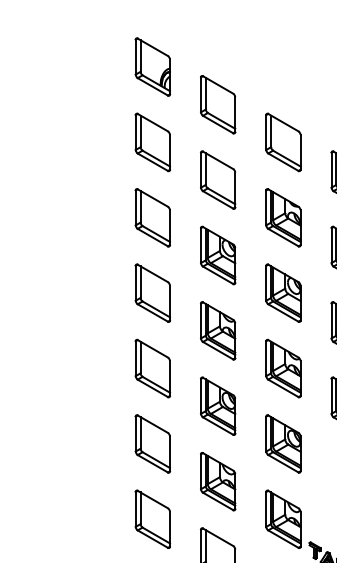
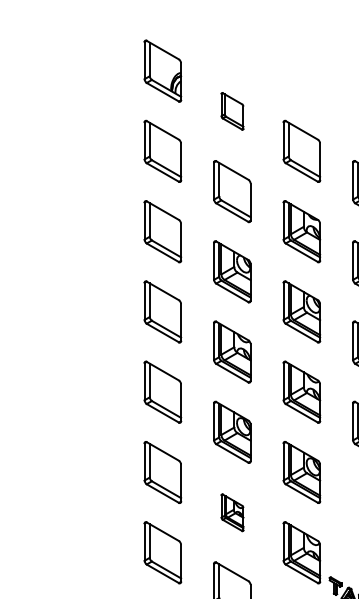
part: (218, 104) -> (232, 111), size x0.6
part: (218, 481) -> (232, 512), size x0.6

